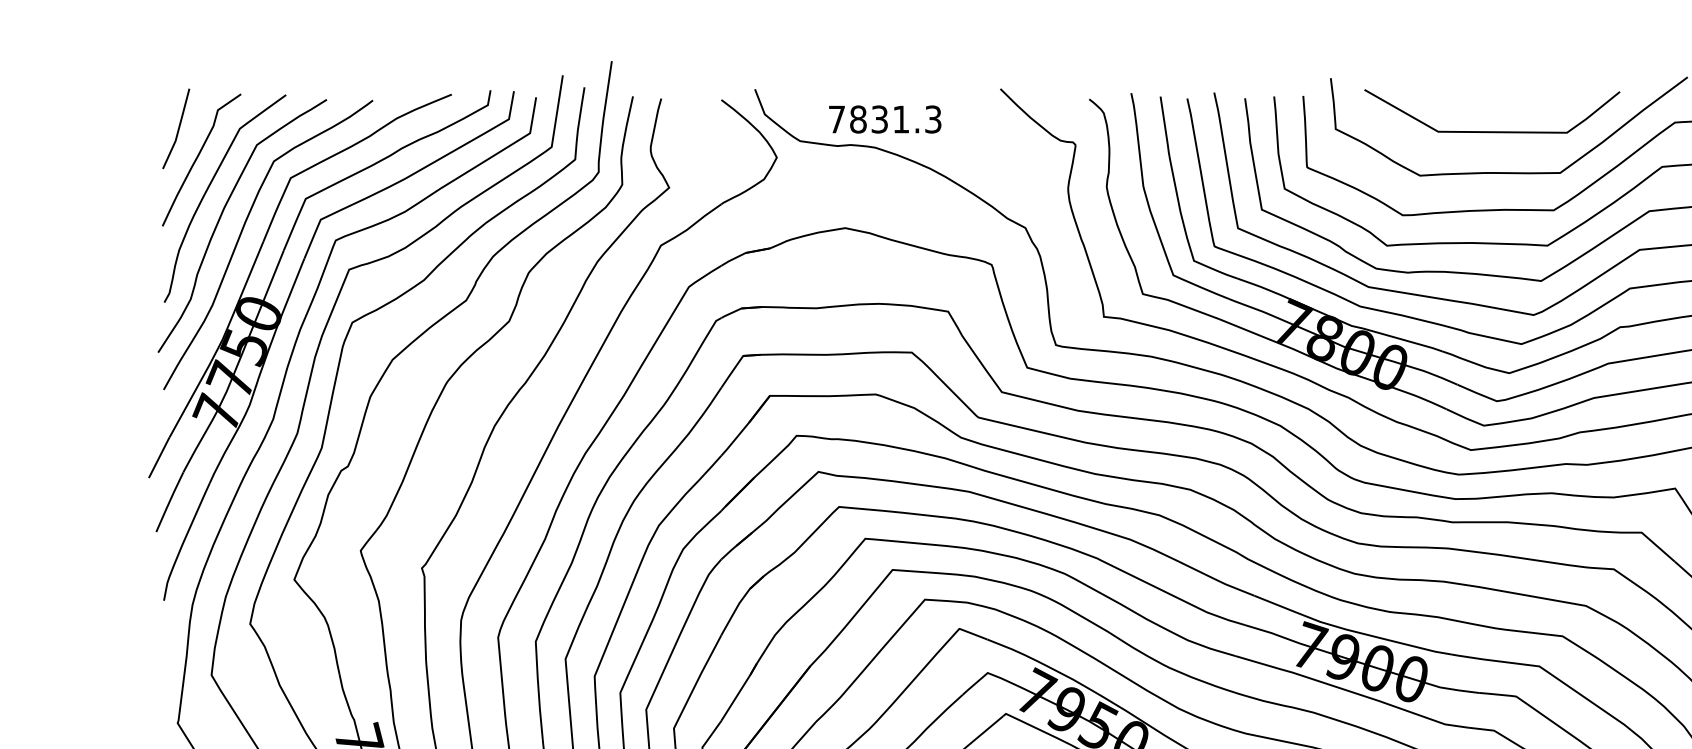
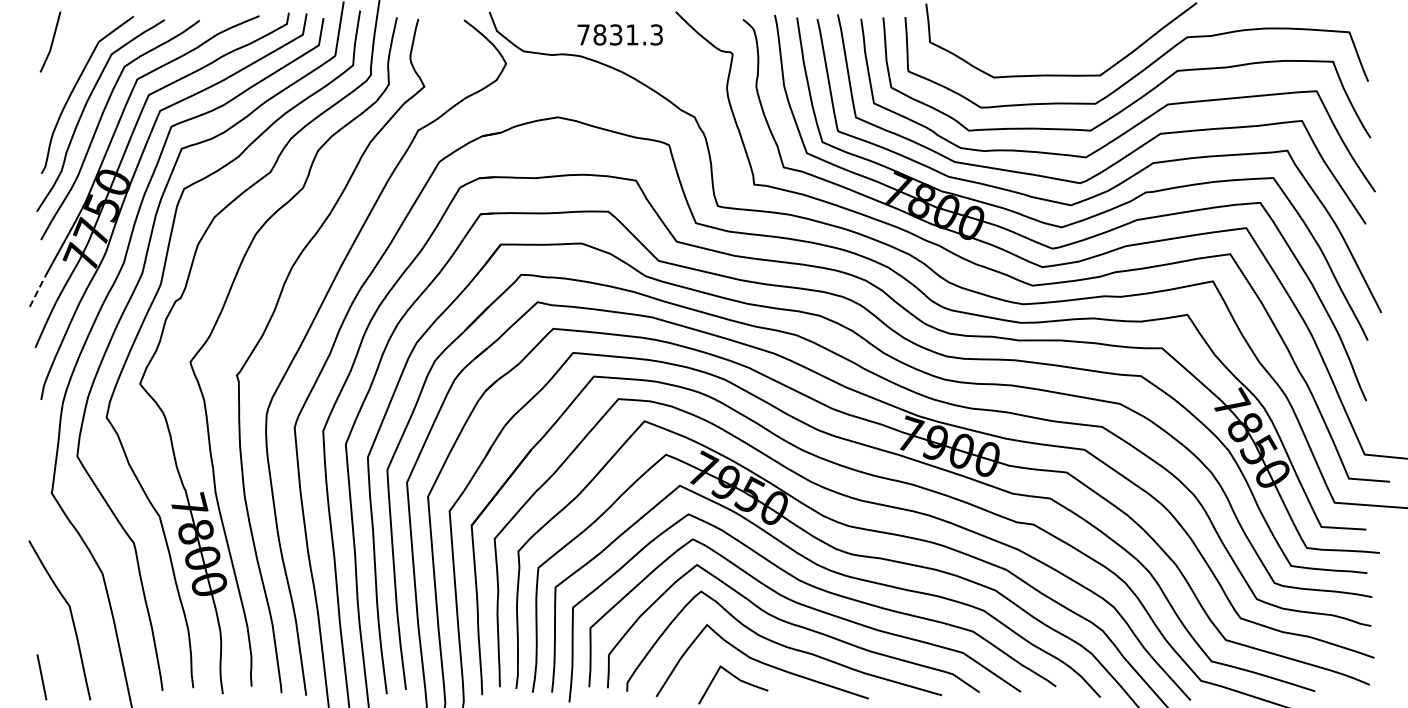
text: (884, 118) -> (619, 34), moved
line: (1491, 130) -> (1048, 43), removed
curve: (198, 158) -> (67, 64), removed
line: (159, 456) -> (37, 290), solid -> dashed

